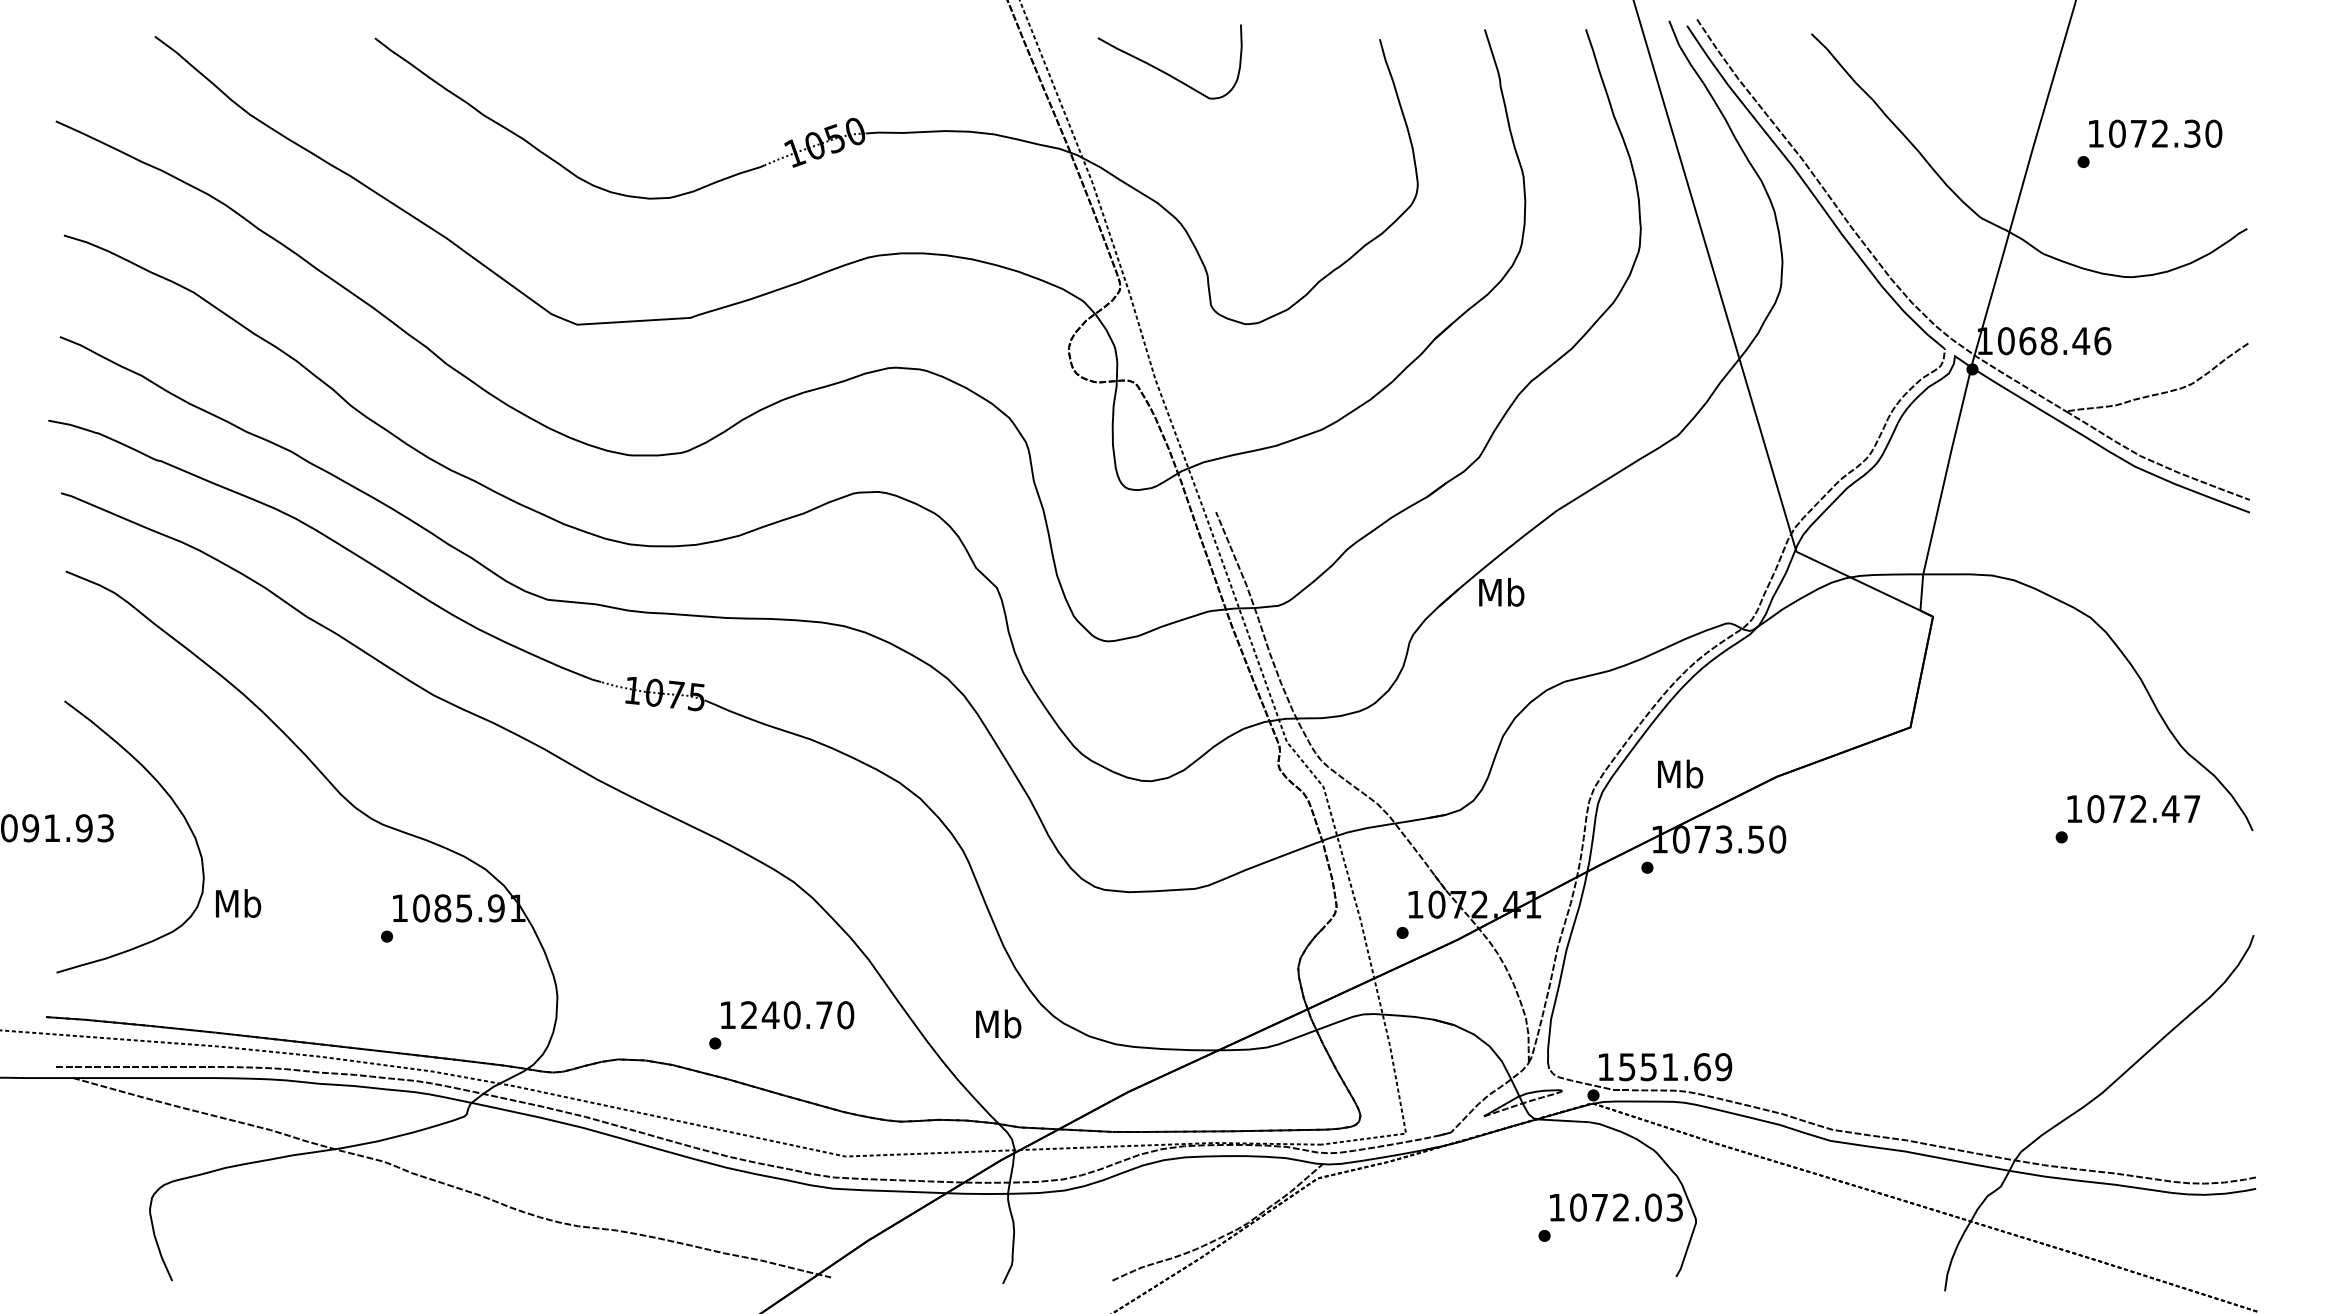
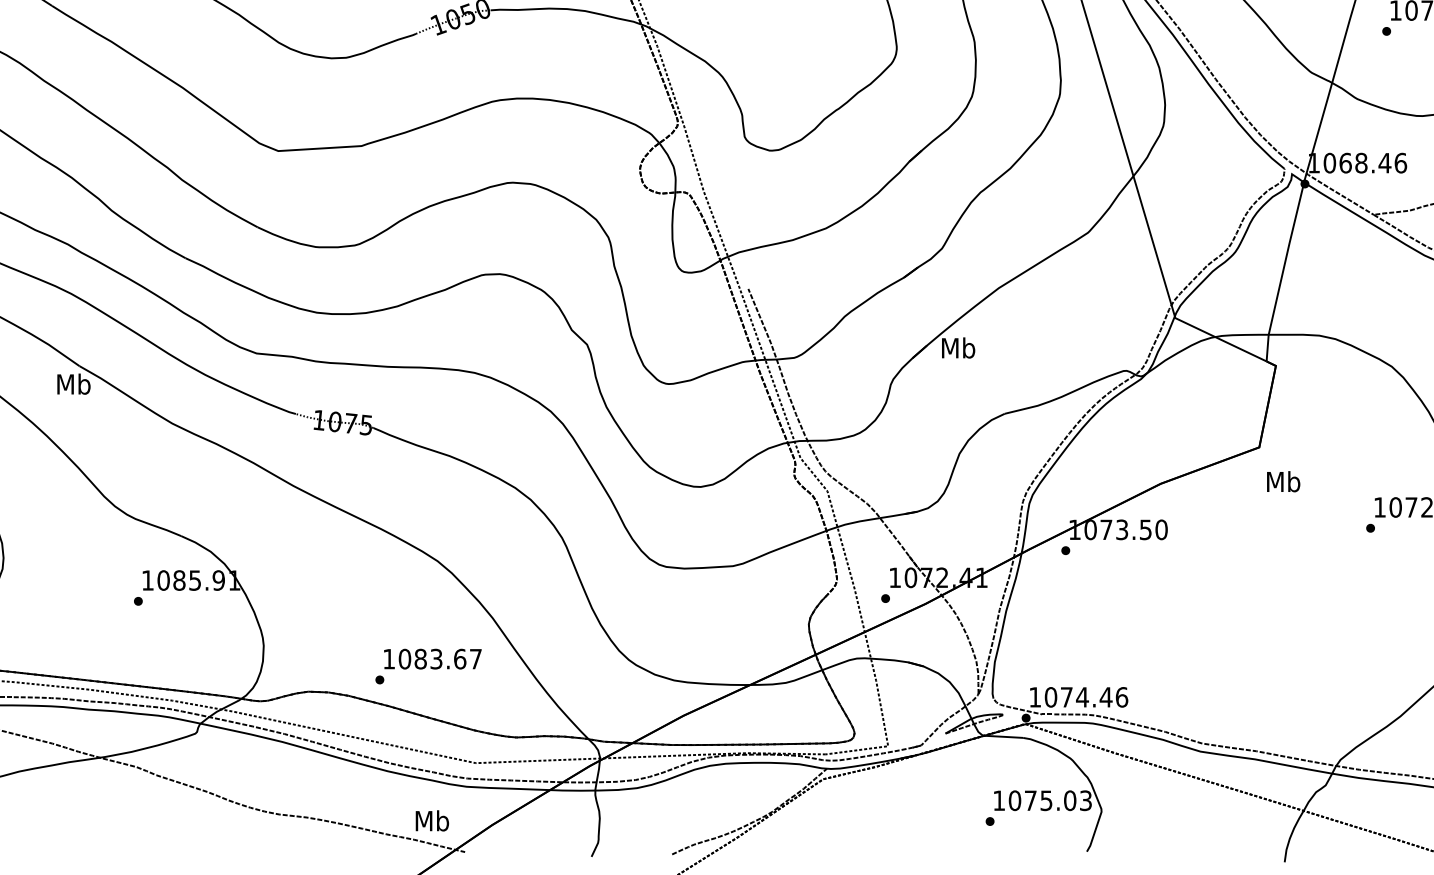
text: (1680, 773) -> (1283, 481), moved
text: (238, 903) -> (73, 384), moved
text: (797, 1015) -> (440, 659), 1240.70 -> 1083.67
text: (998, 1023) -> (432, 820), moved
text: (1675, 1067) -> (1086, 697), 1551.69 -> 1074.46
text: (1621, 1207) -> (1046, 800), 1072.03 -> 1075.03

